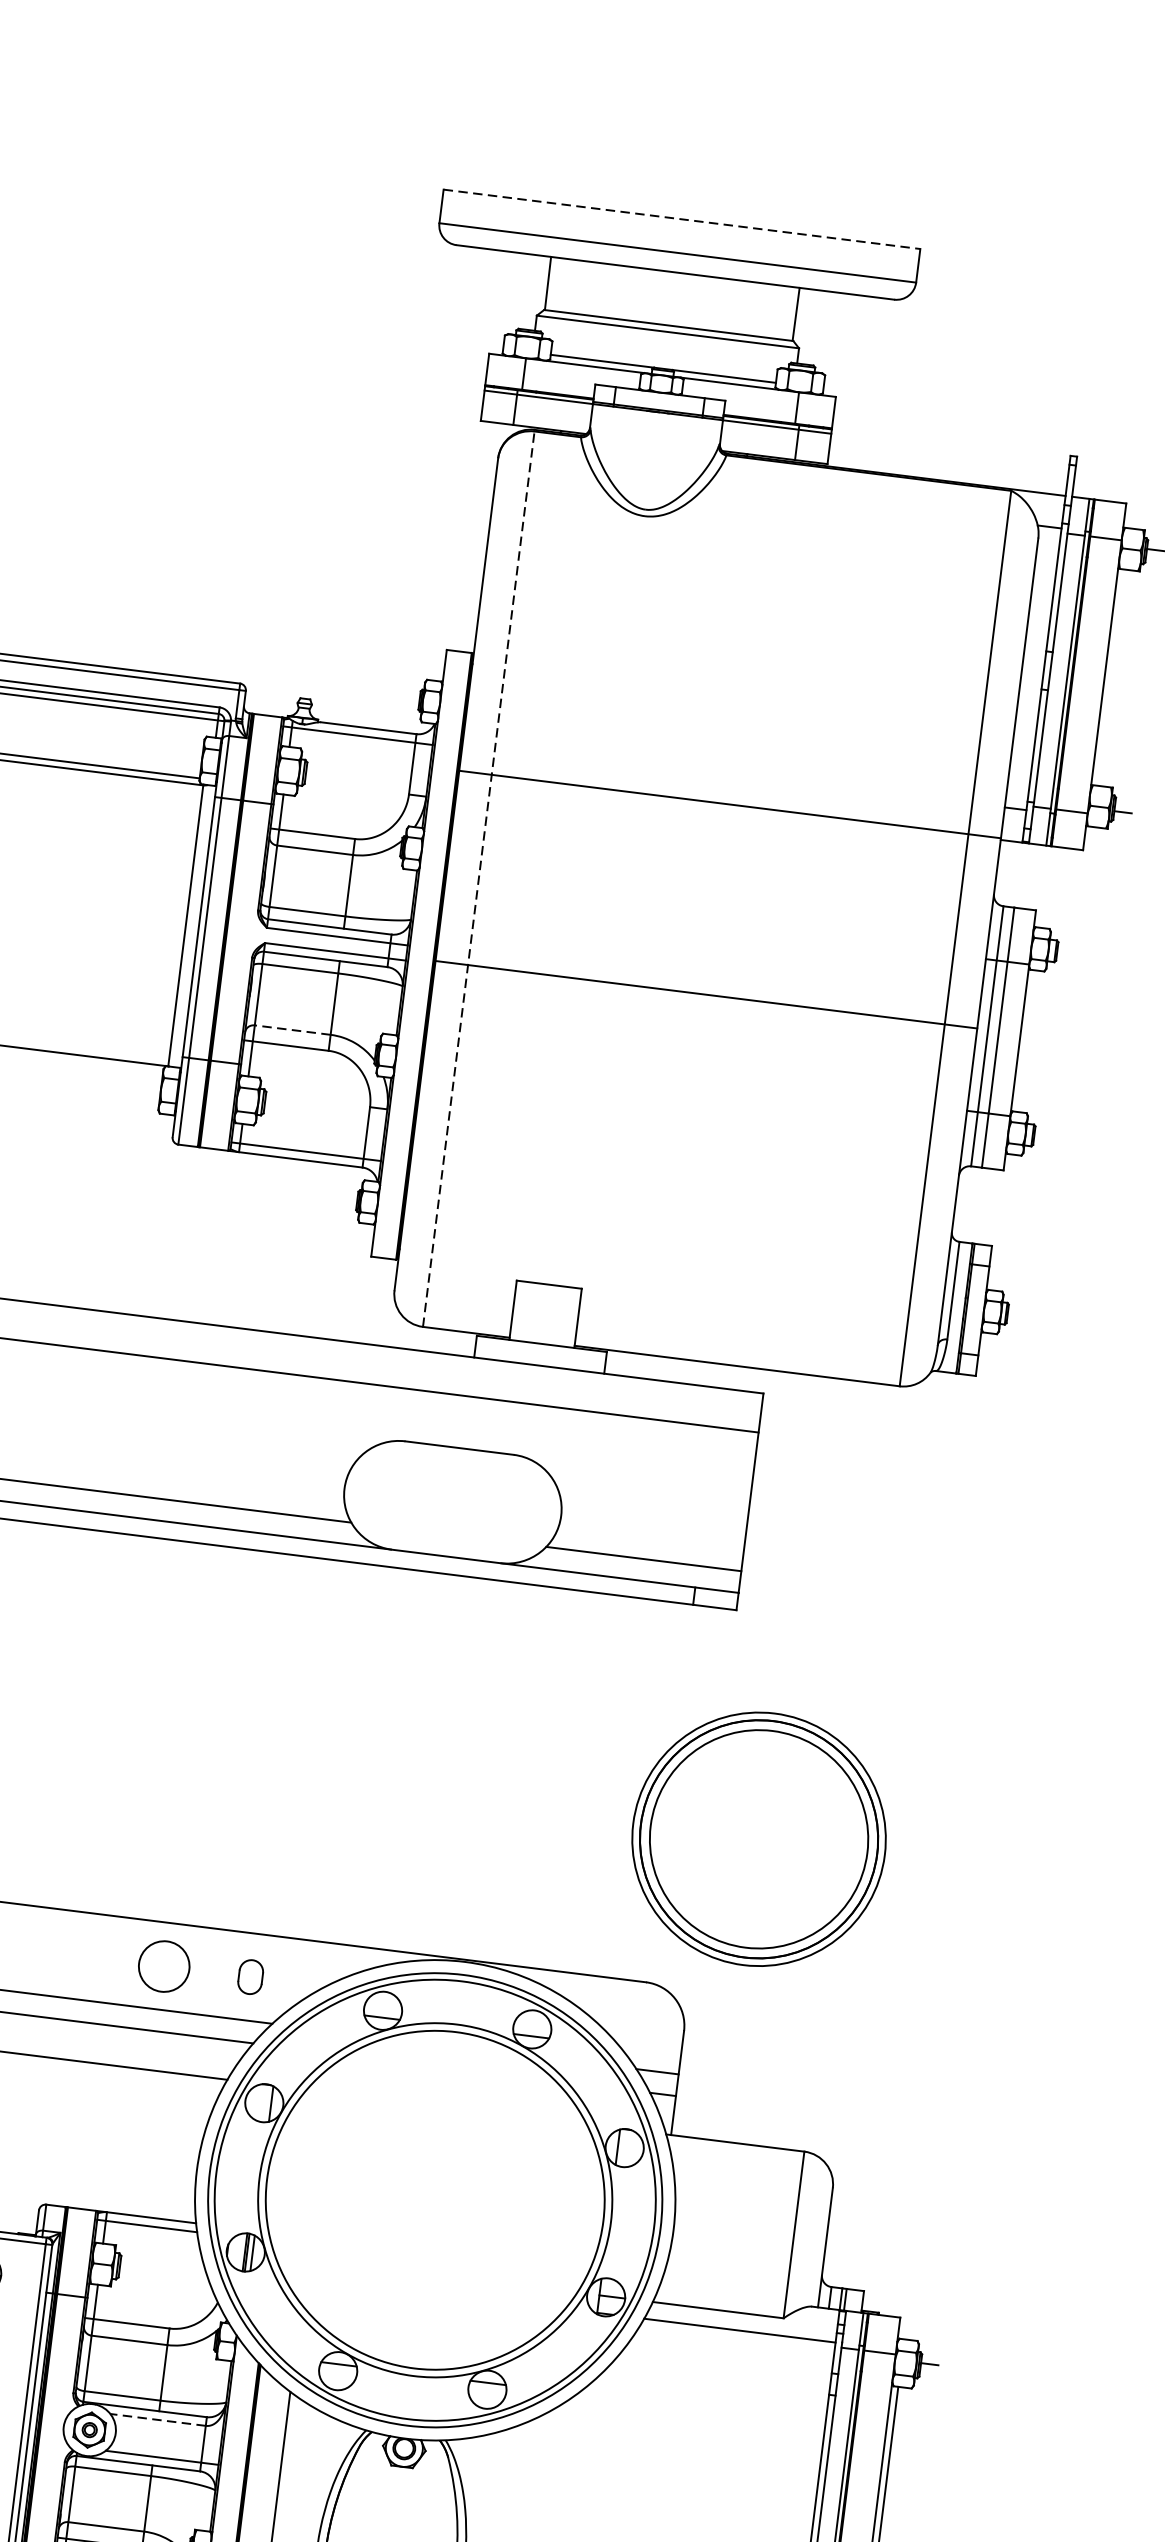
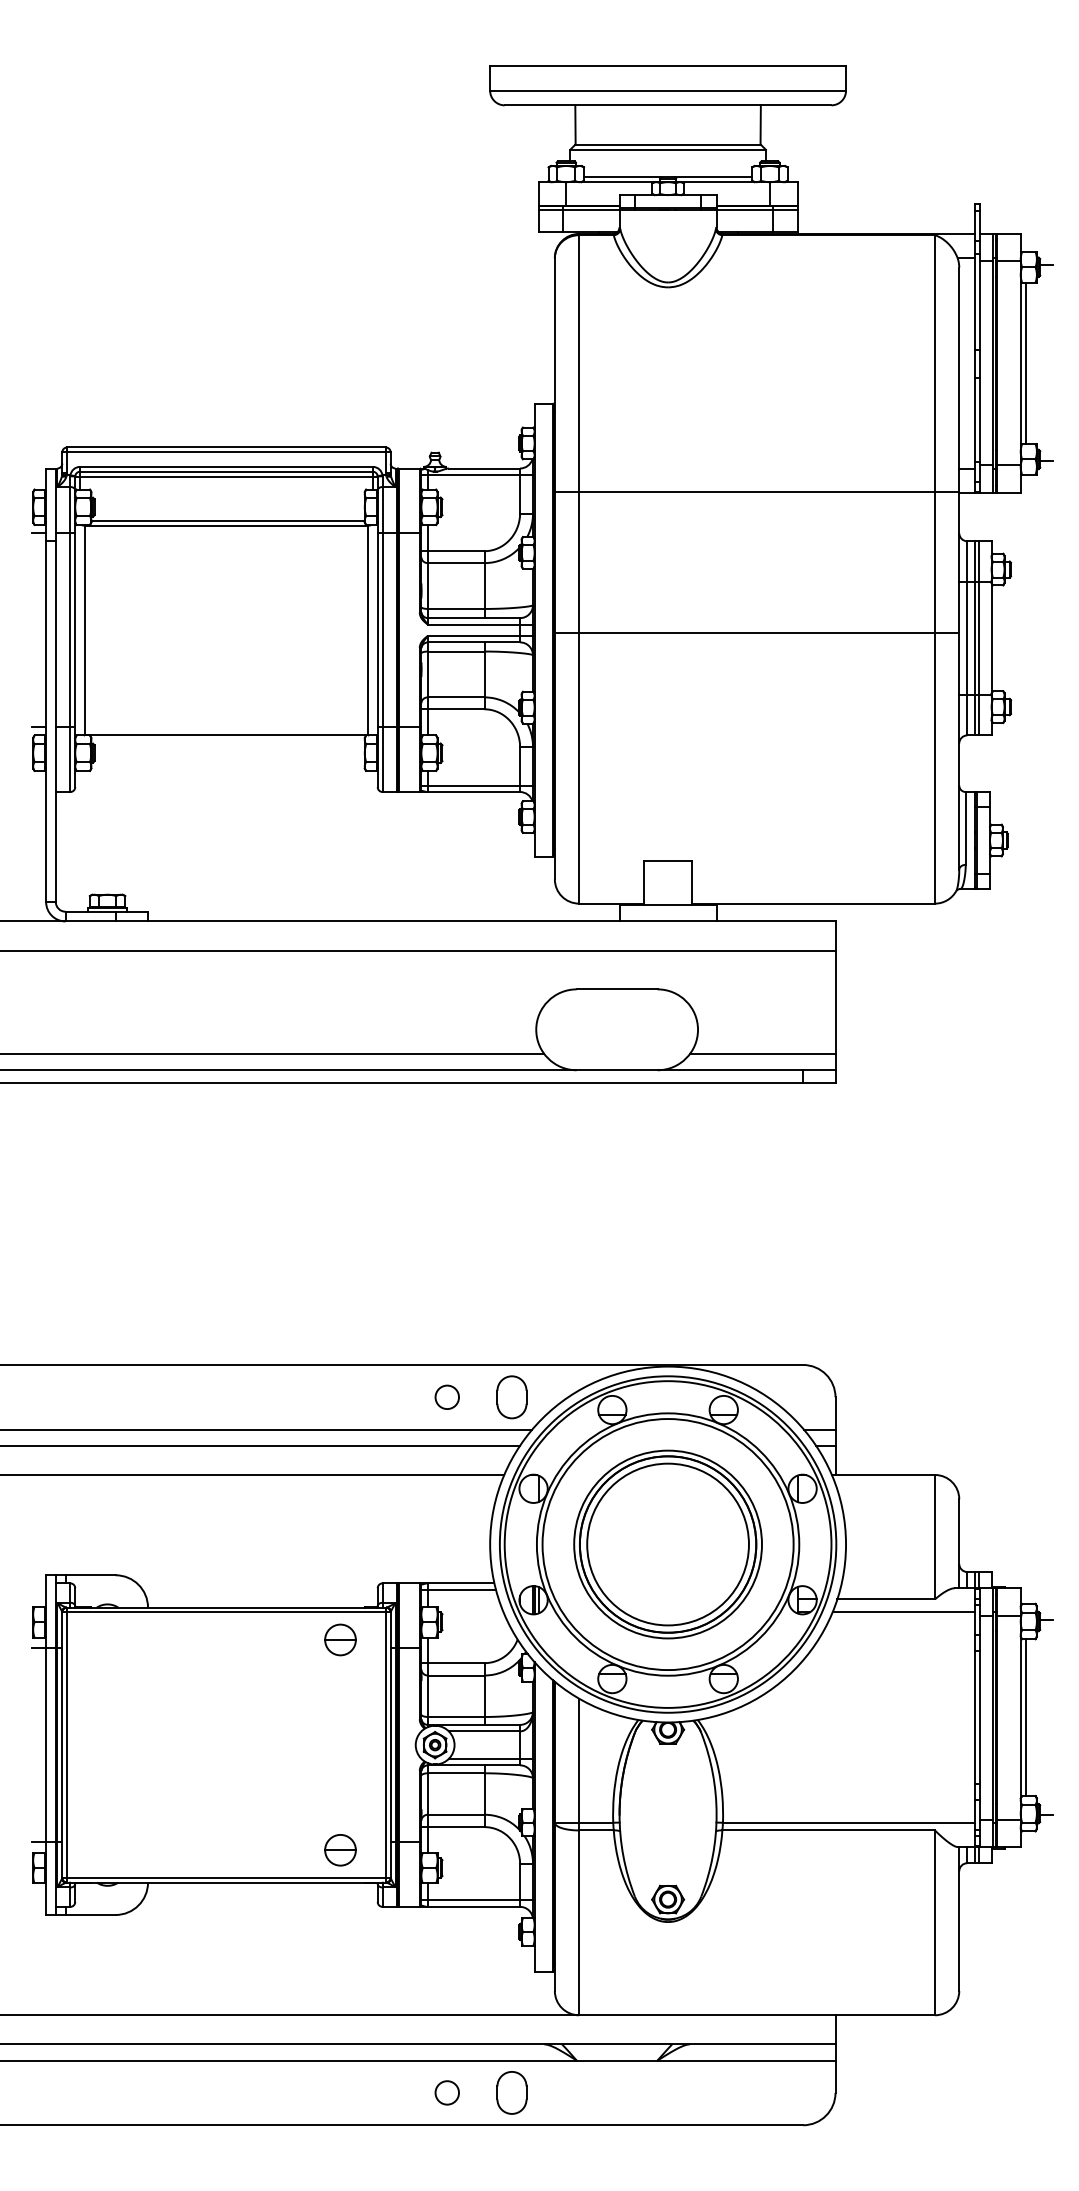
line: (682, 219) -> (668, 65), dashed -> solid
line: (1111, 677) -> (1025, 363), added
line: (479, 878) -> (579, 568), dashed -> solid
line: (291, 1030) -> (455, 697), dashed -> solid
line: (1002, 1038) -> (978, 638), added
part: (758, 1839) -> (667, 1544), moved
circle: (163, 1964) -> (446, 1396), size x0.62
part: (250, 1977) -> (511, 1397), size x1.67
line: (158, 2420) -> (484, 1731), dashed -> solid

